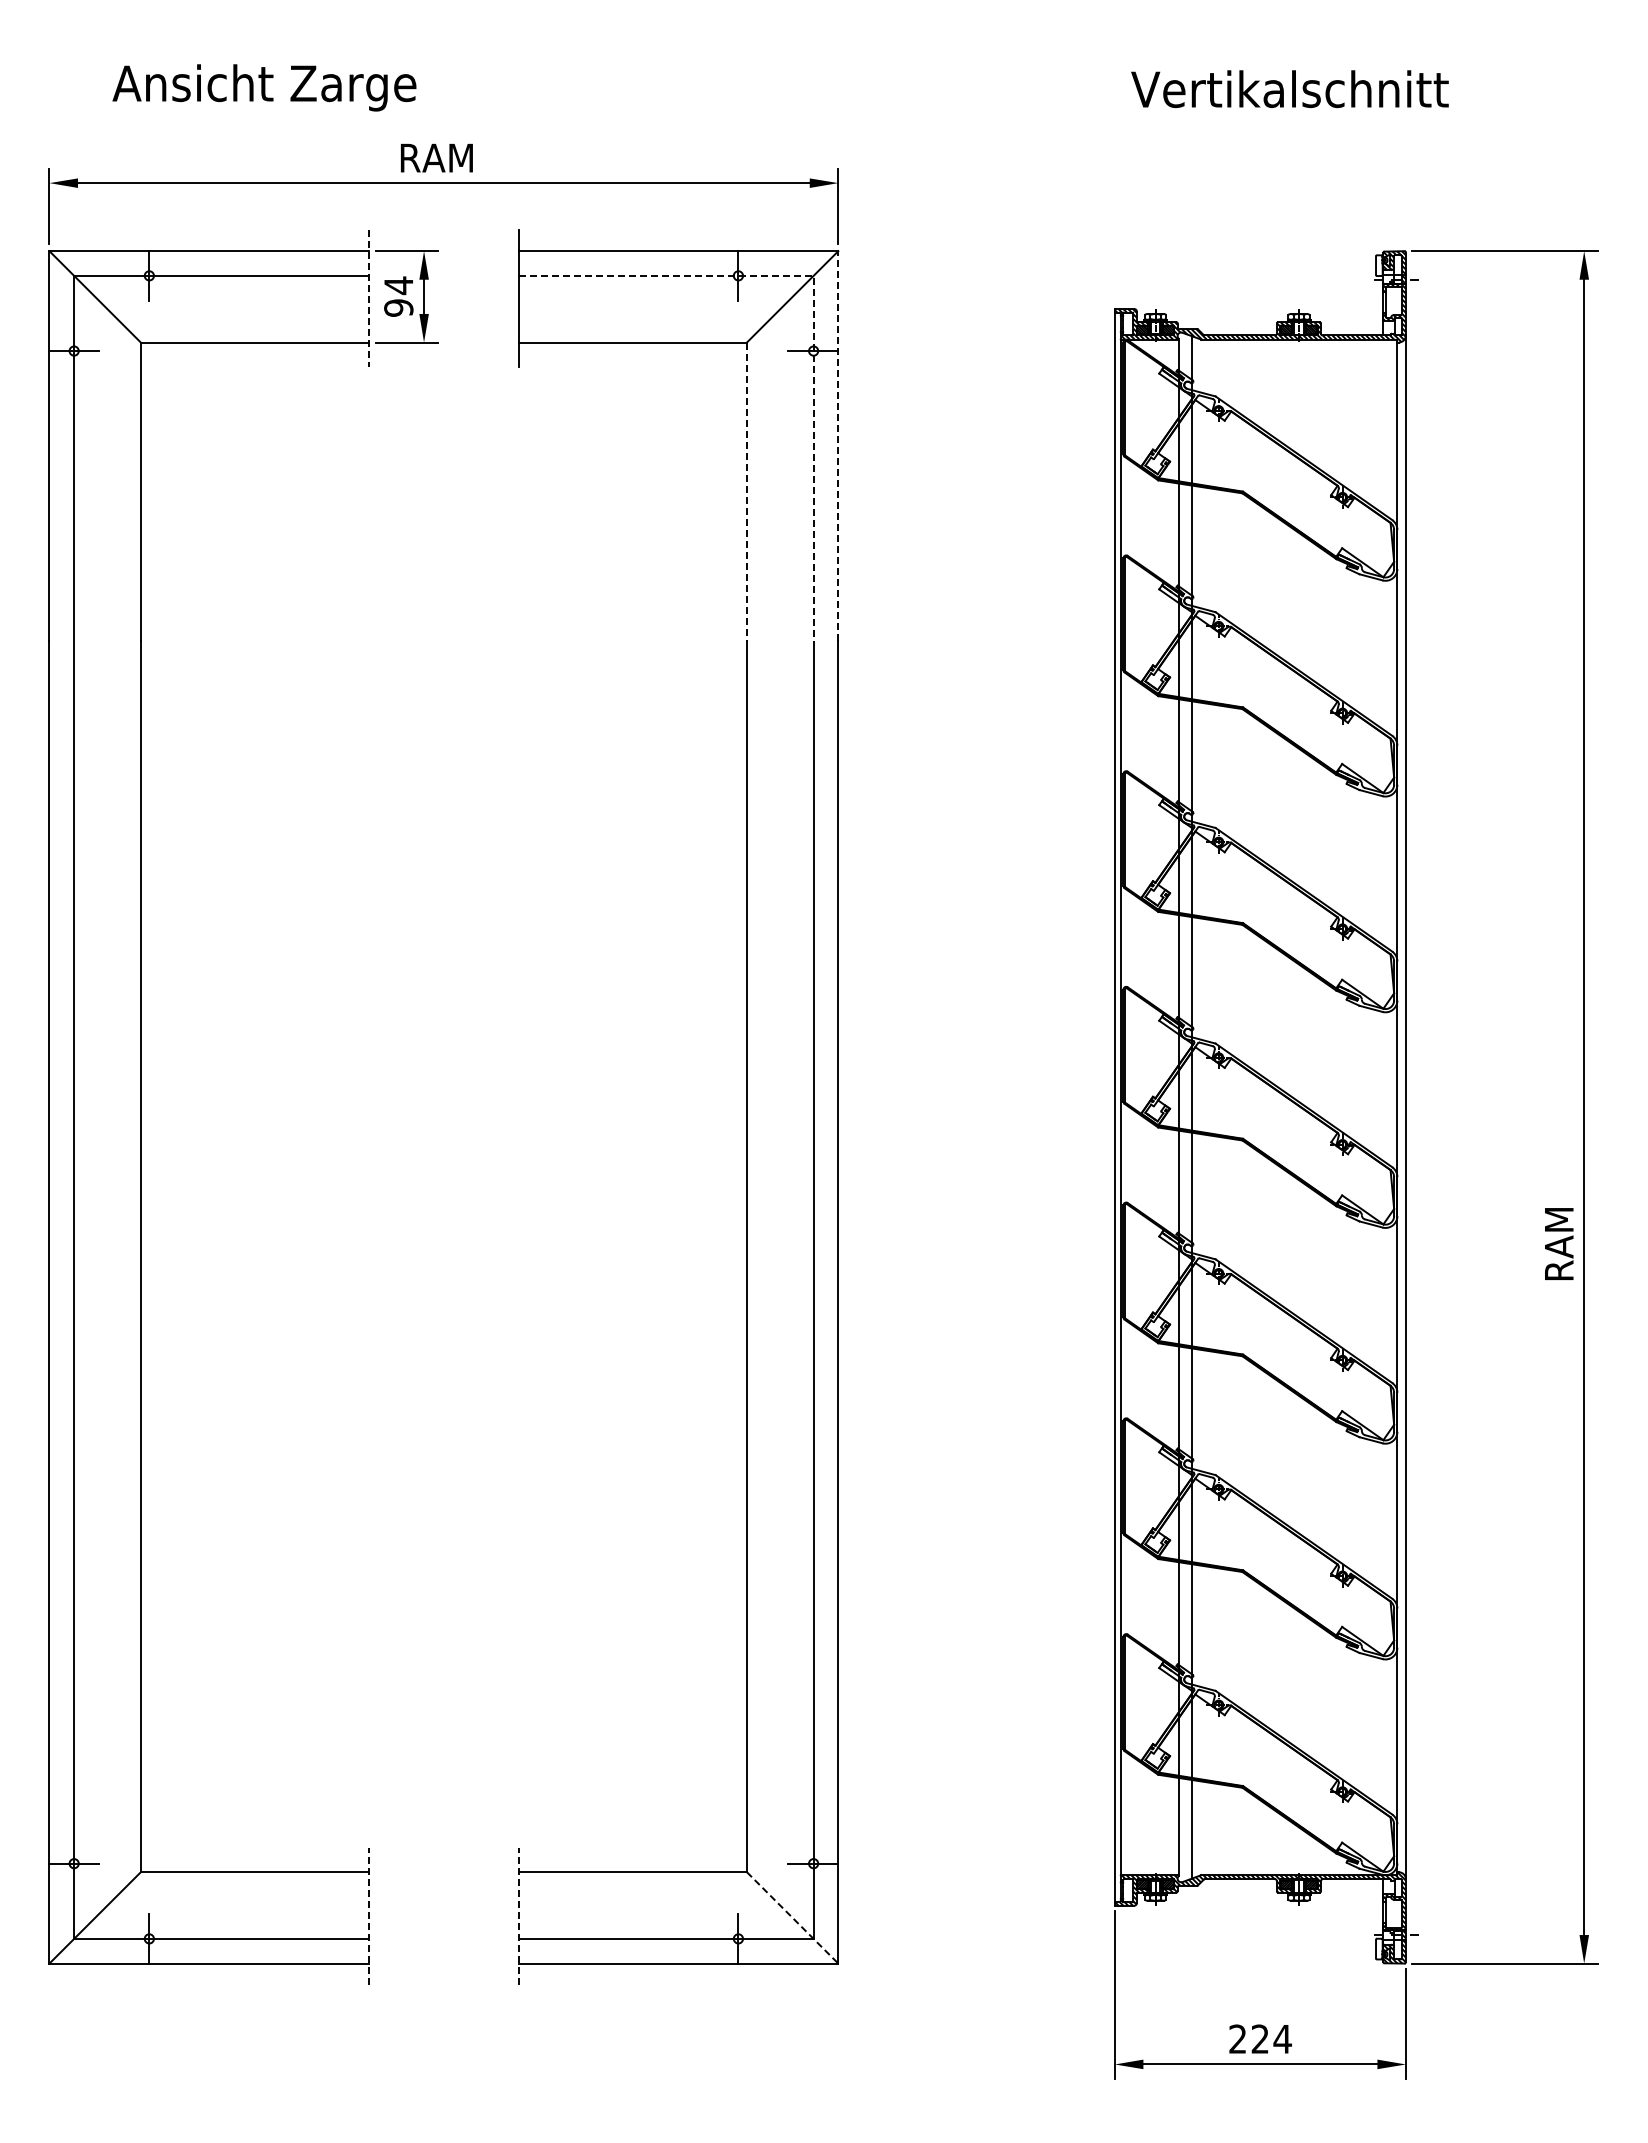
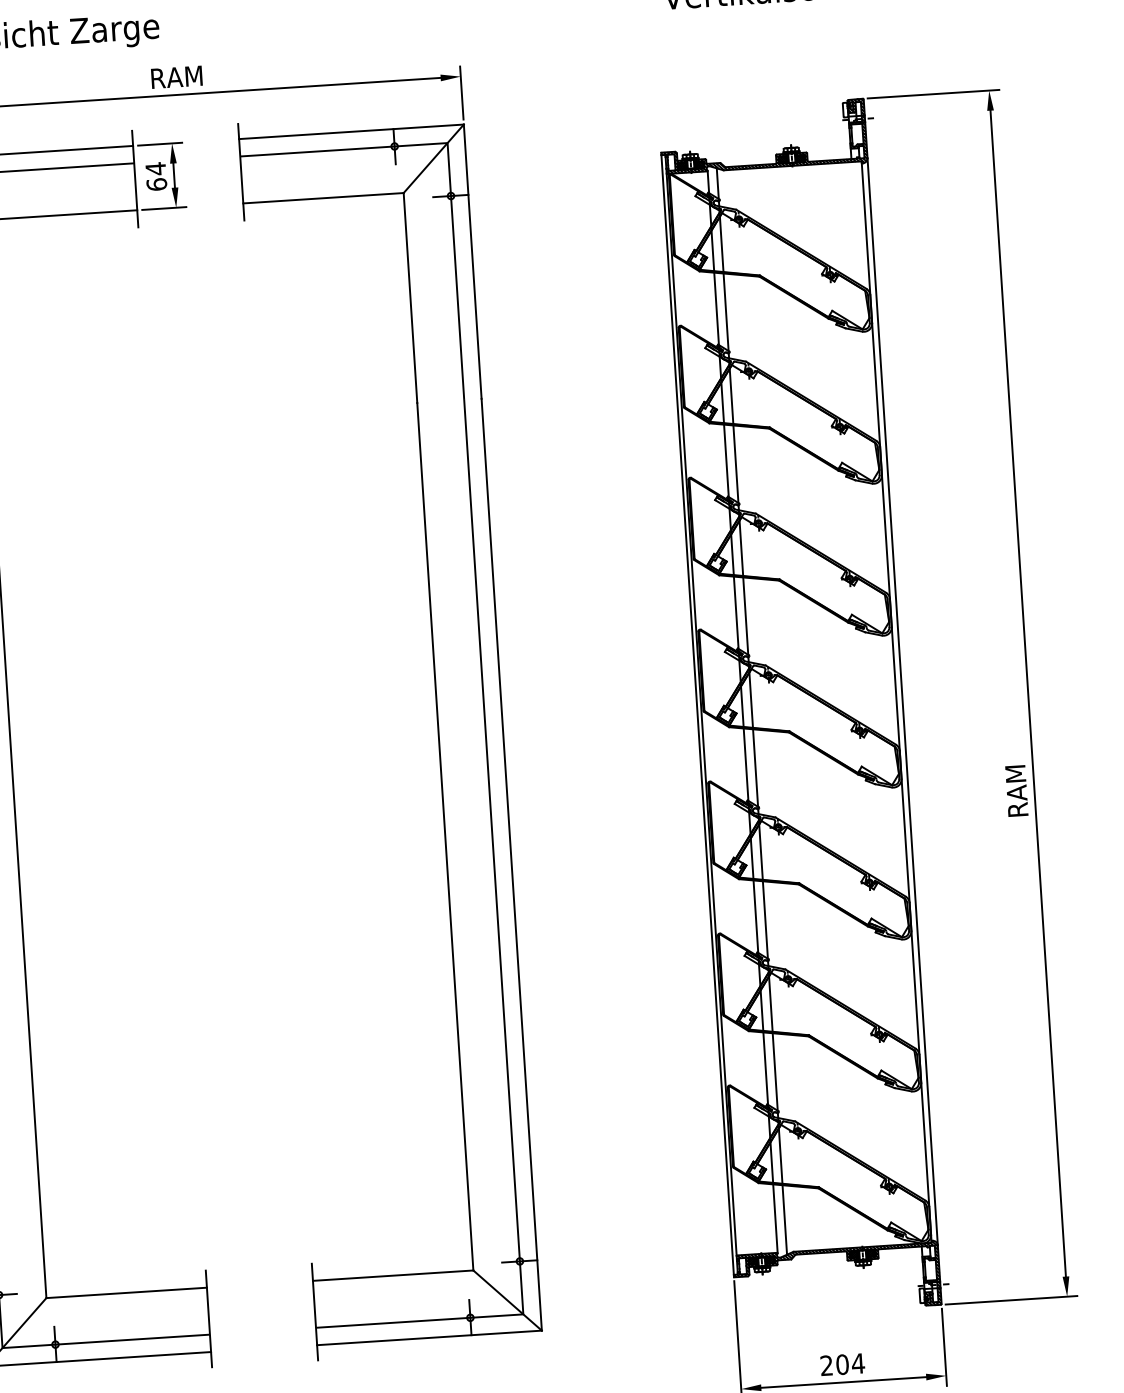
line: (368, 298) -> (135, 179), dashed -> solid
text: (398, 307) -> (156, 184), 94 -> 64
line: (813, 310) -> (449, 167), dashed -> solid
line: (838, 445) -> (472, 261), dashed -> solid
line: (746, 492) -> (410, 298), dashed -> solid
line: (368, 1916) -> (208, 1318), dashed -> solid
line: (519, 1916) -> (315, 1312), dashed -> solid
line: (792, 1917) -> (507, 1300), dashed -> solid
text: (1260, 2038) -> (842, 1364), 224 -> 204

